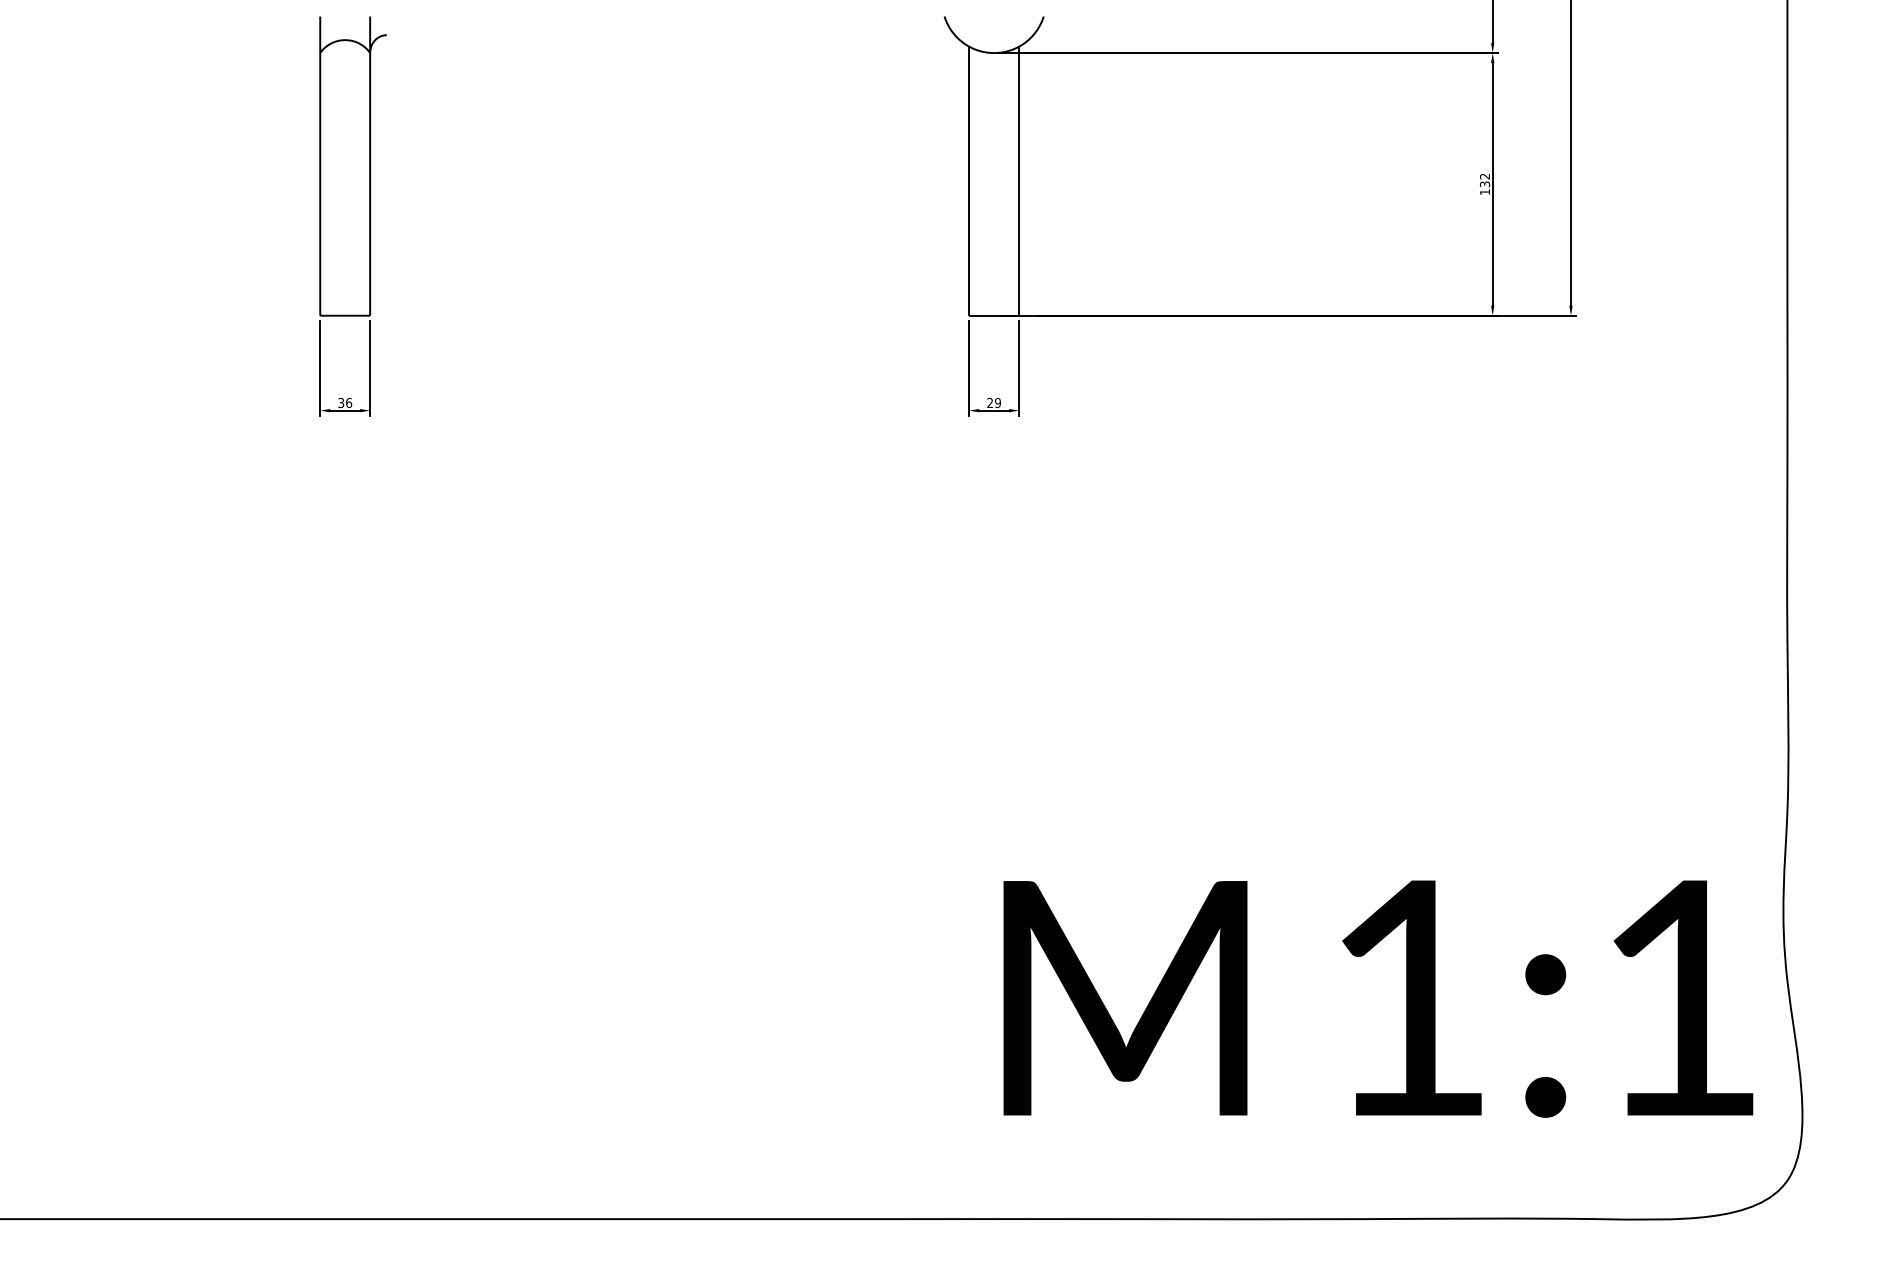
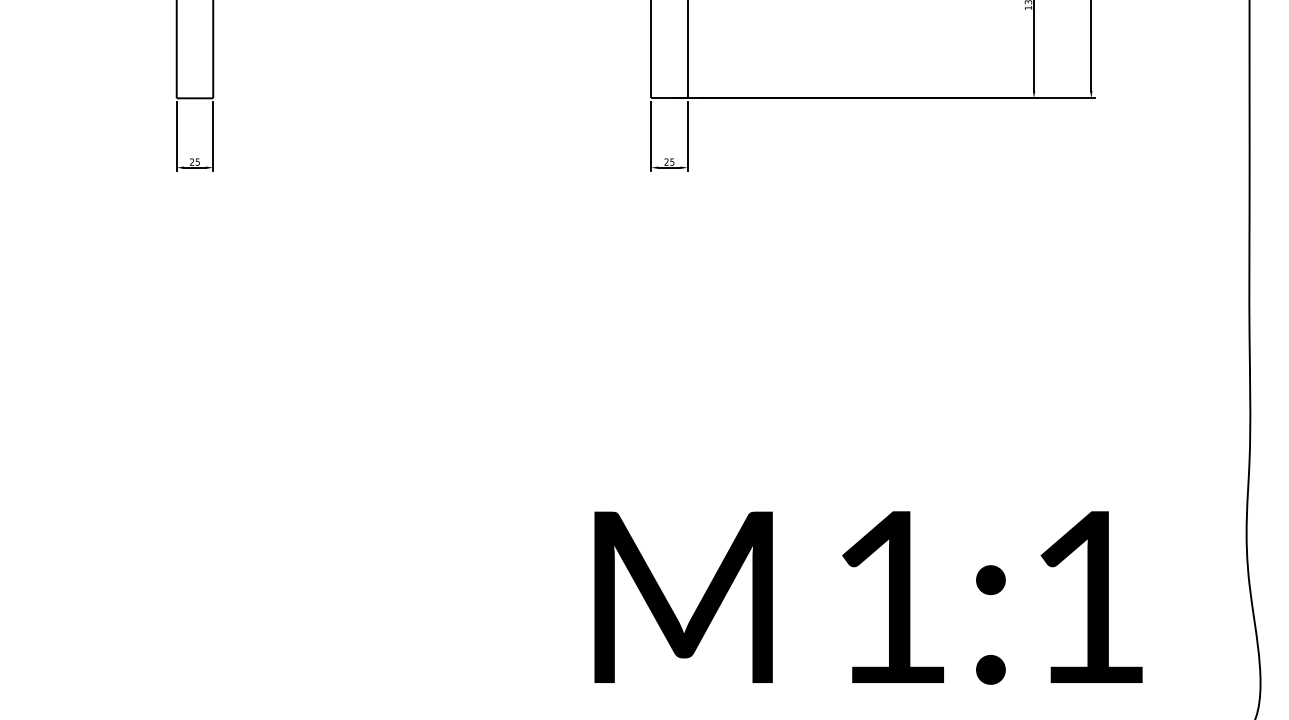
text: (345, 402) -> (195, 161), 36 -> 25
text: (998, 402) -> (672, 161), 29 -> 25
text: (1378, 998) -> (868, 597), moved

